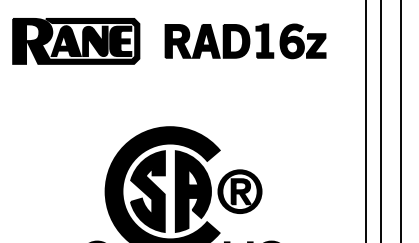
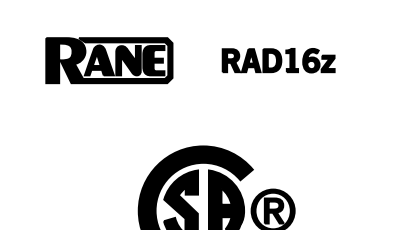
part: (245, 41) -> (278, 60), size x0.7

